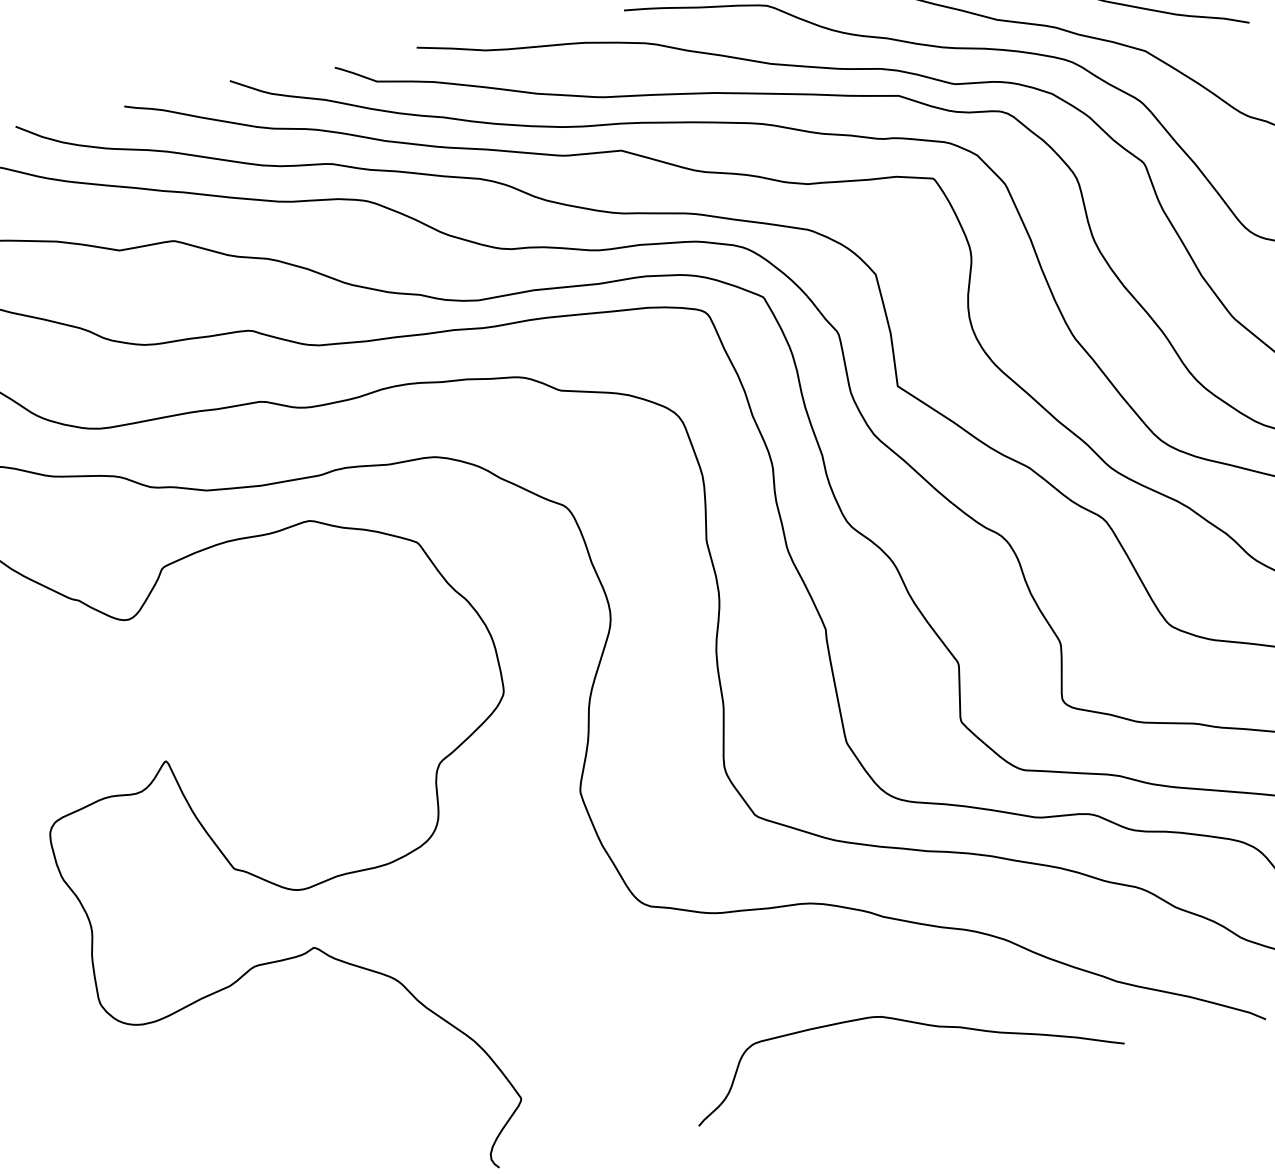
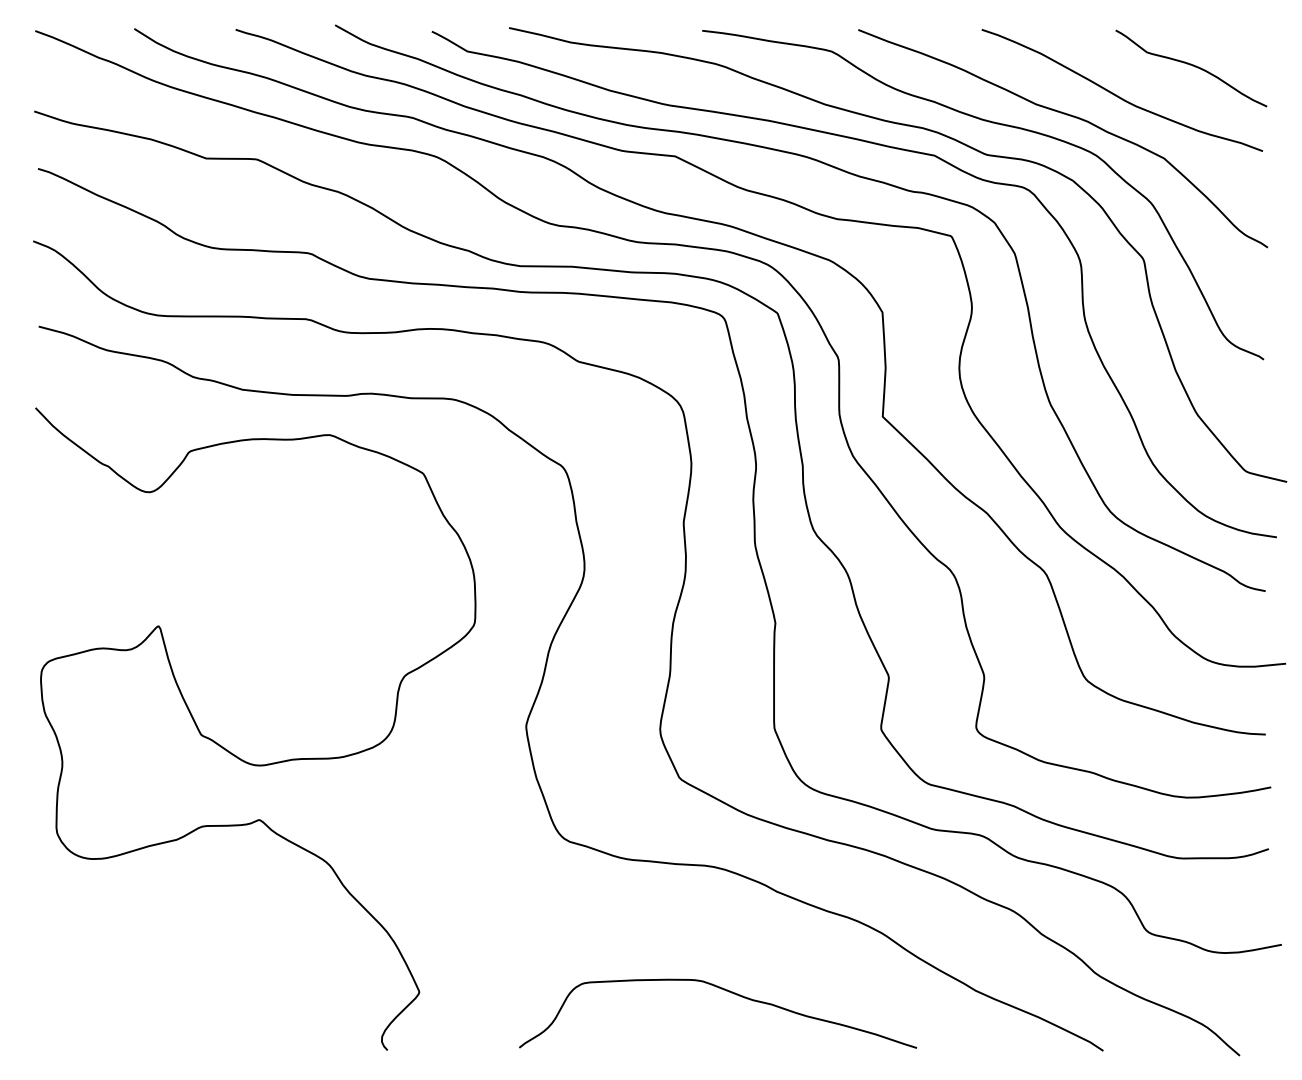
curve: (908, 1022) -> (726, 991), moved

